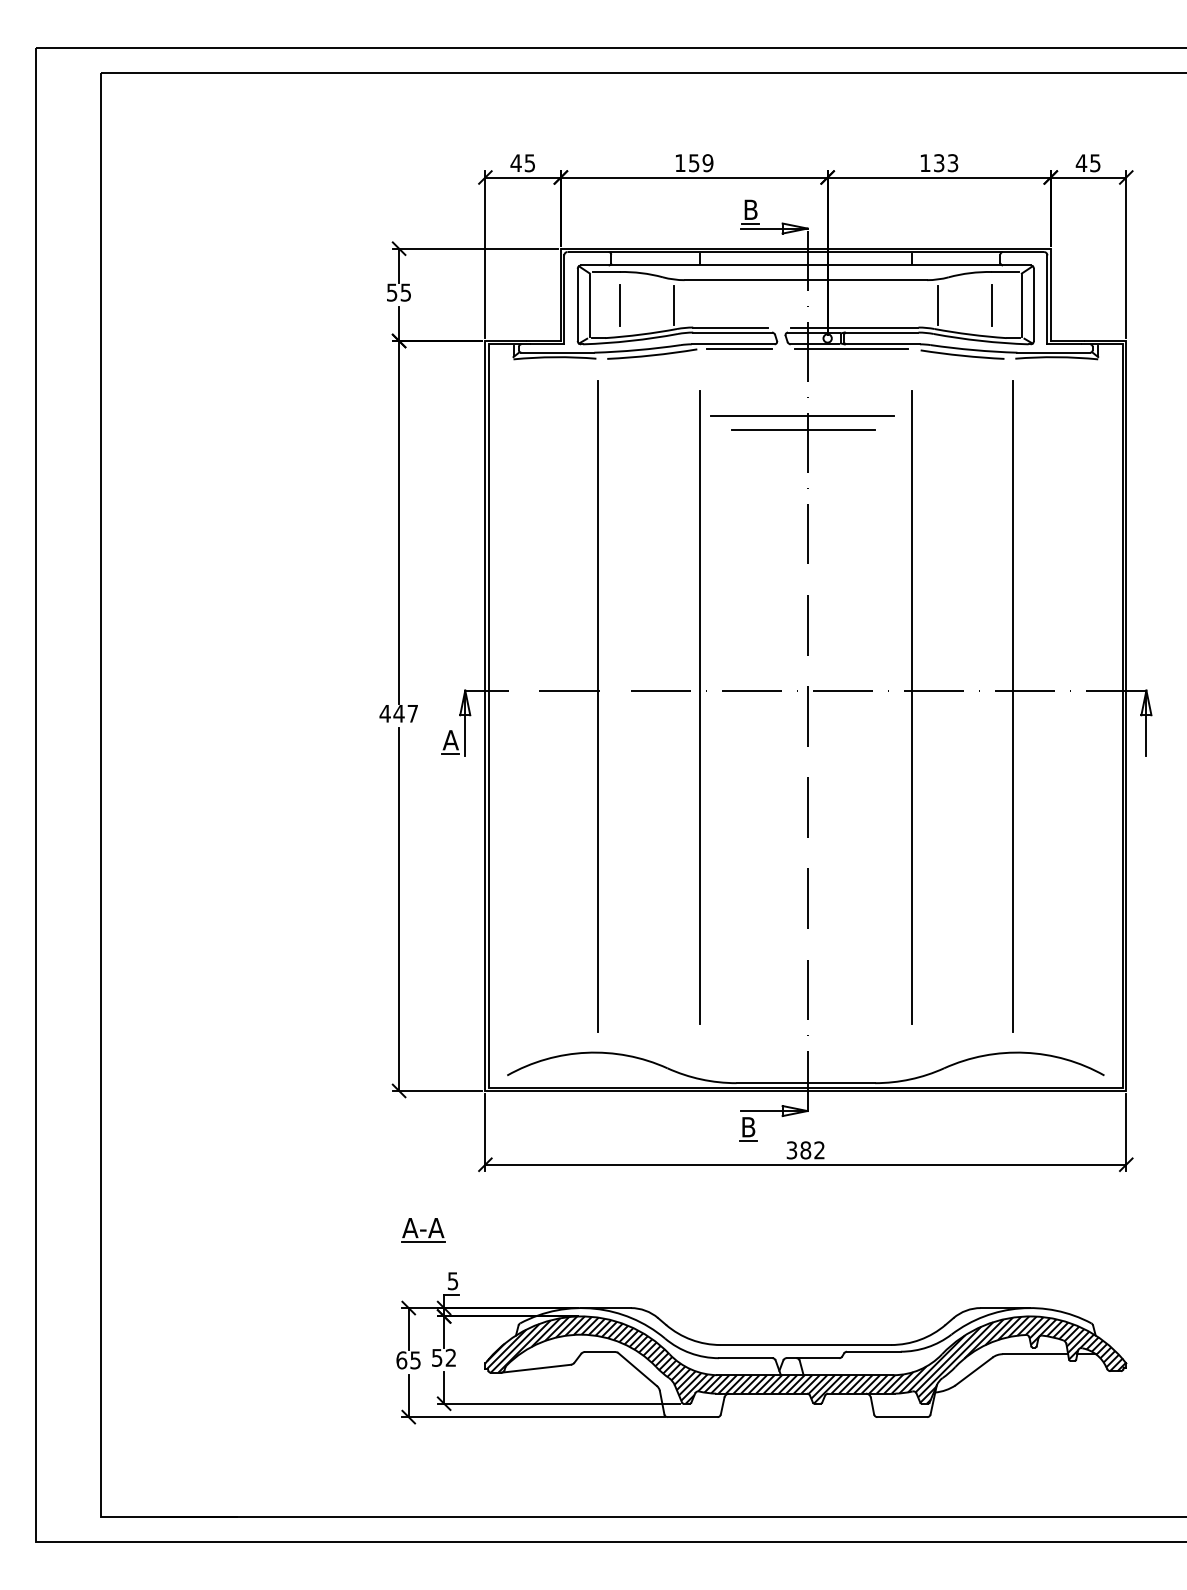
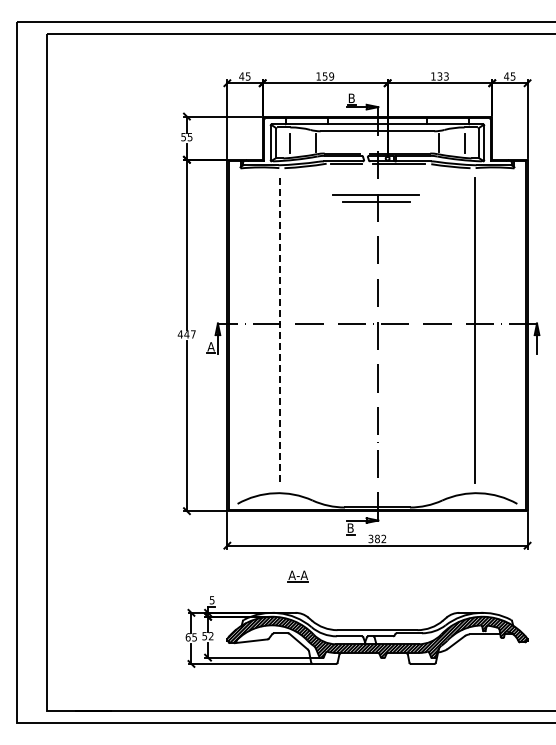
line: (598, 707) -> (280, 331), solid -> dashed
line: (699, 707) -> (327, 331), removed
line: (910, 707) -> (426, 331), removed
part: (421, 1230) -> (297, 576), moved

